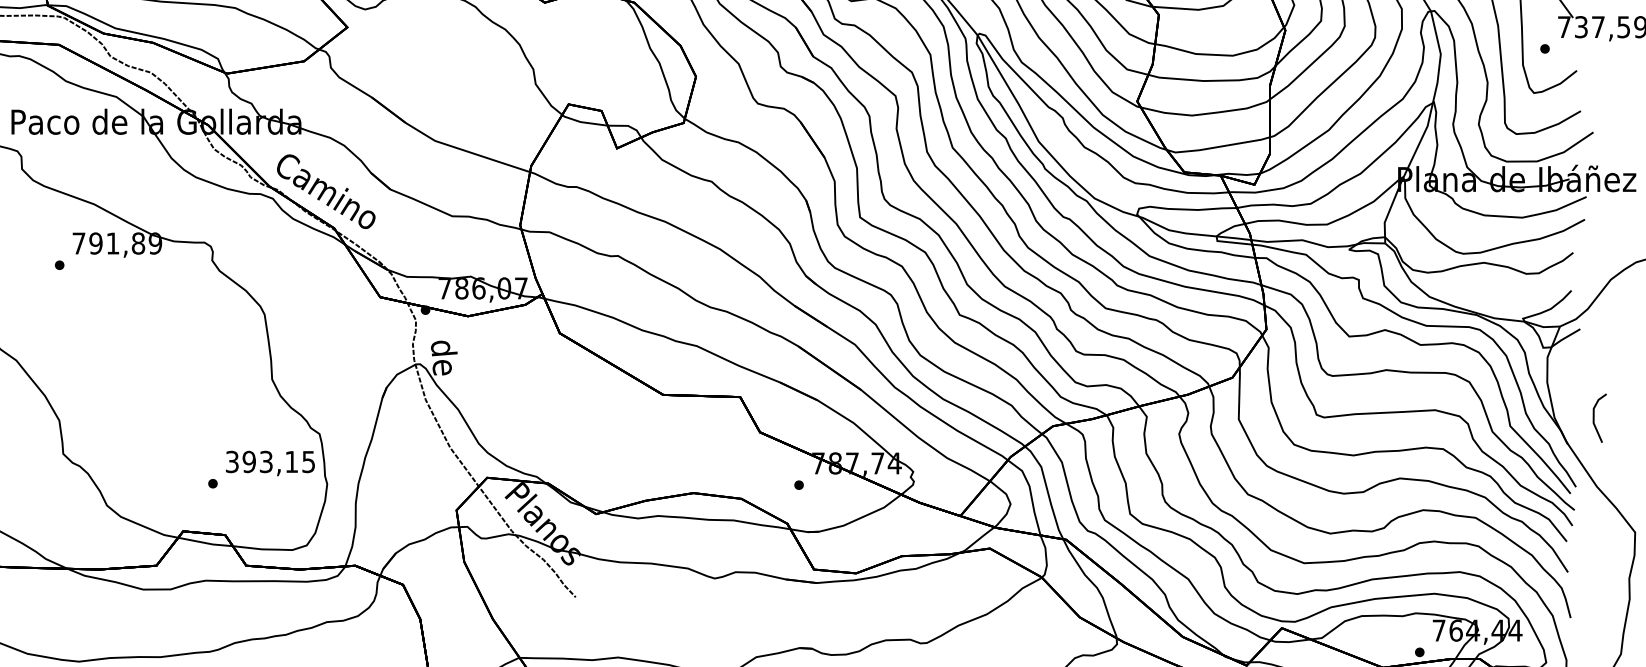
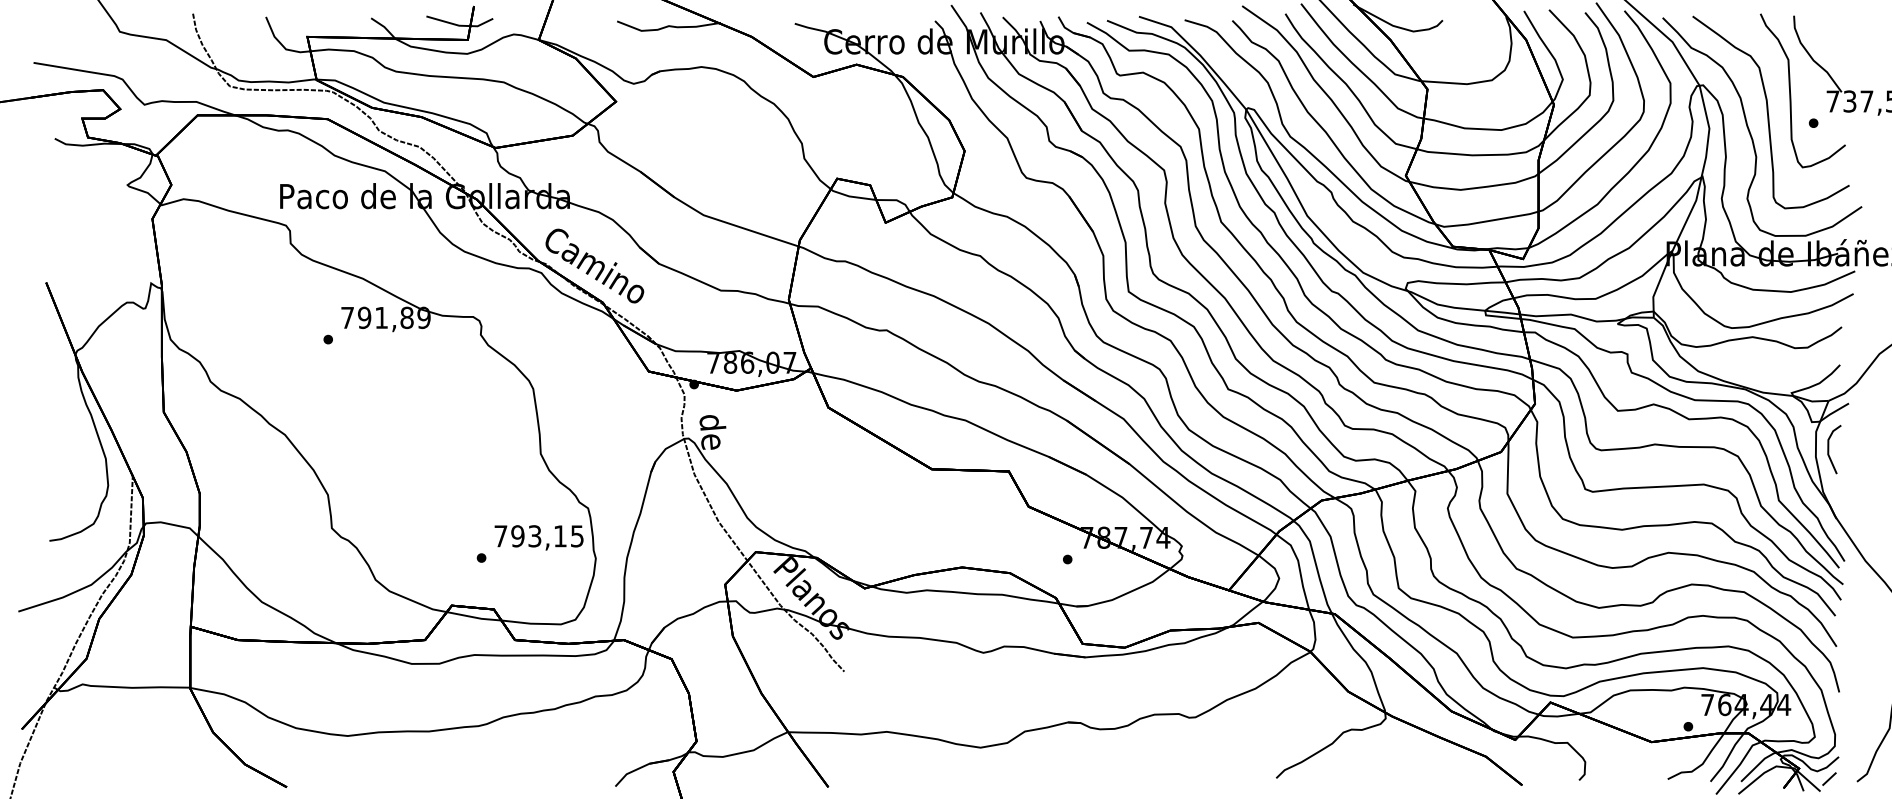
line: (1594, 418) -> (1829, 449), moved
text: (231, 462) -> (500, 536), 393,15 -> 793,15

